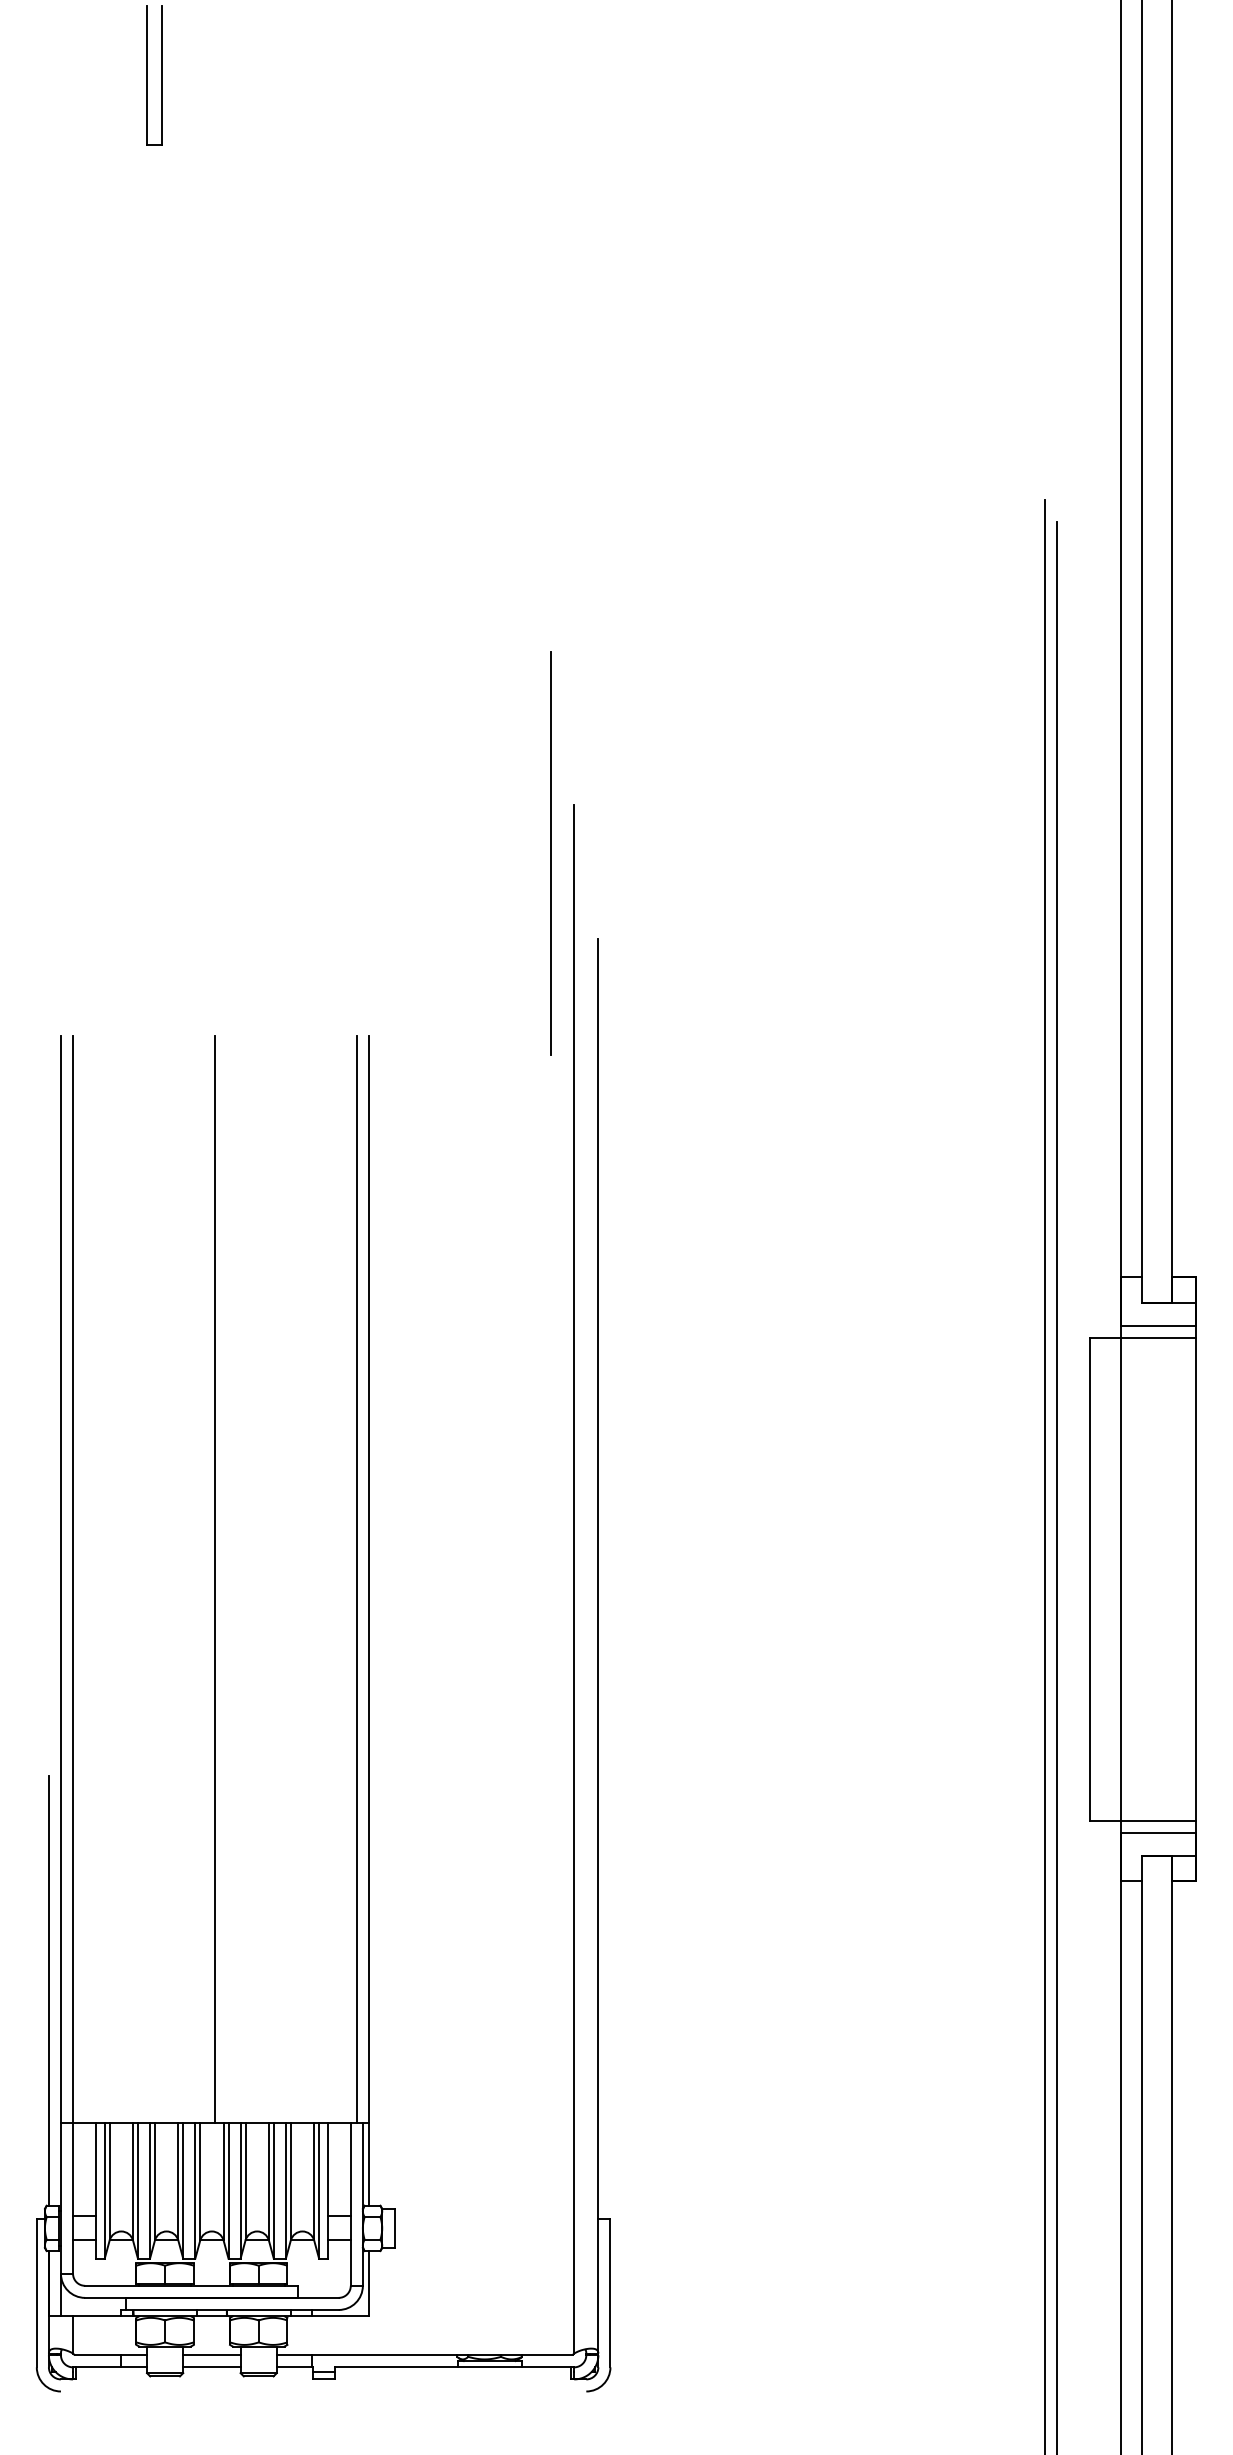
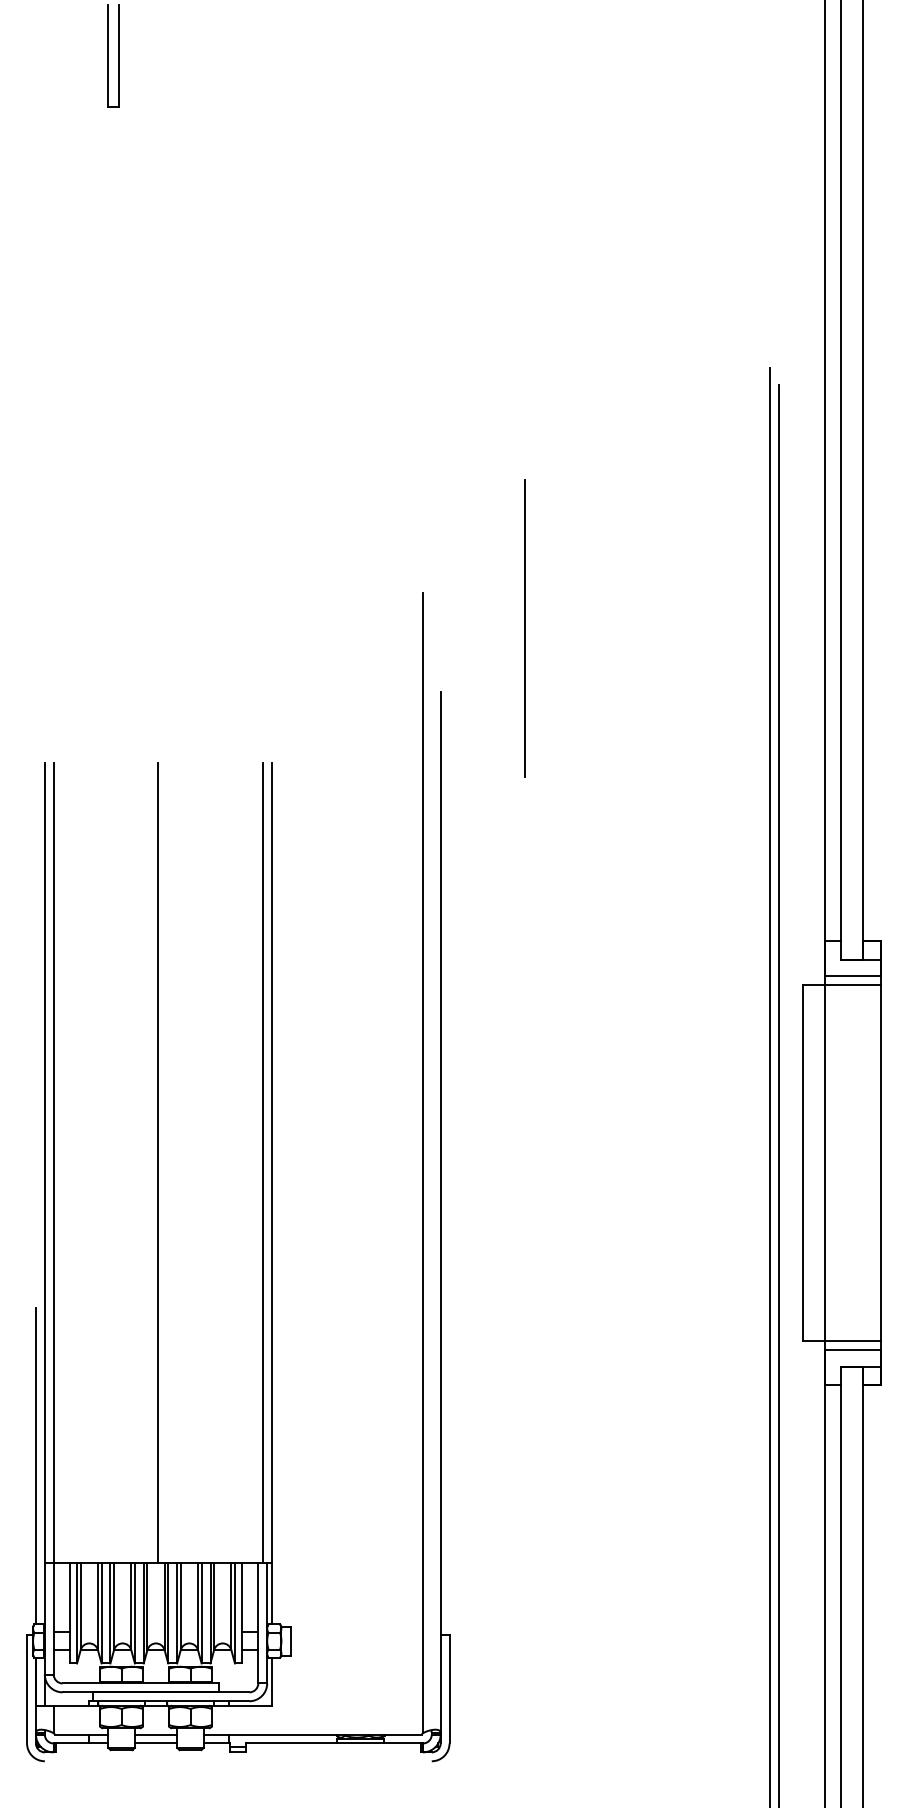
line: (550, 853) -> (524, 628), moved

